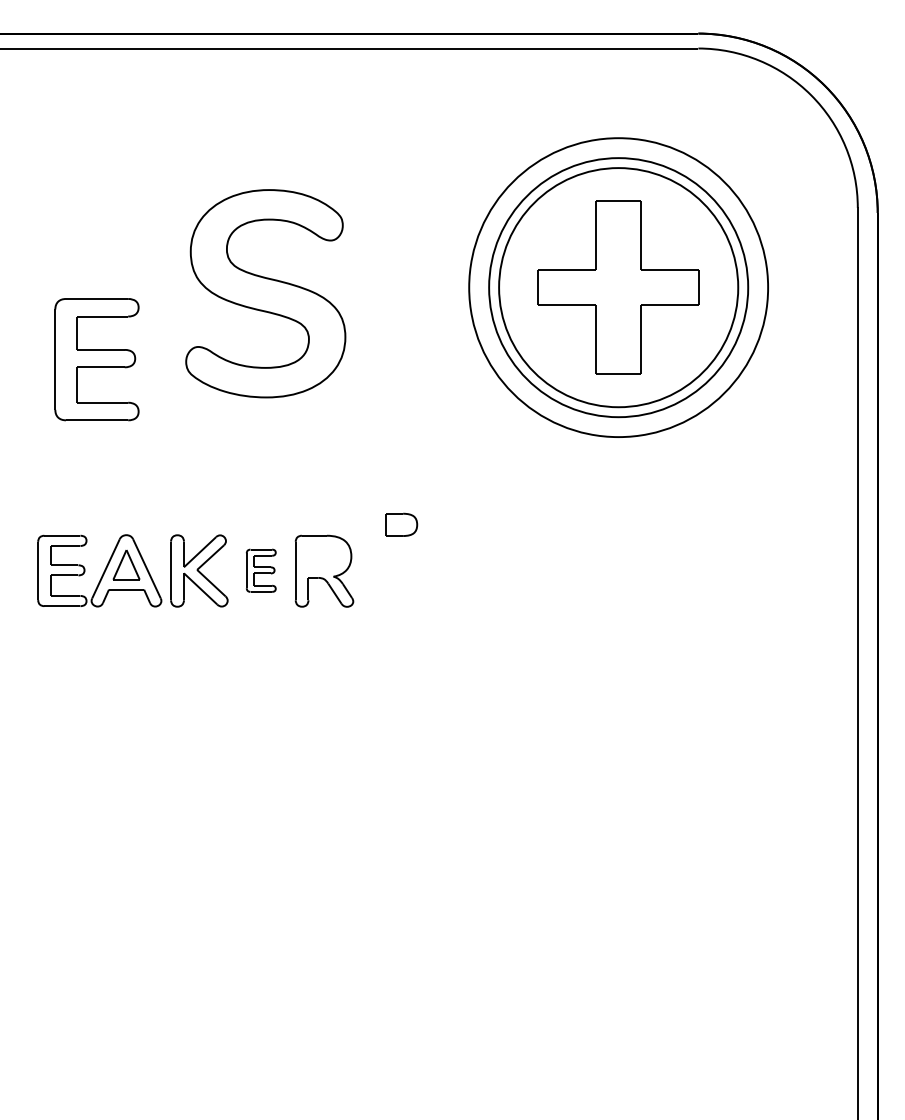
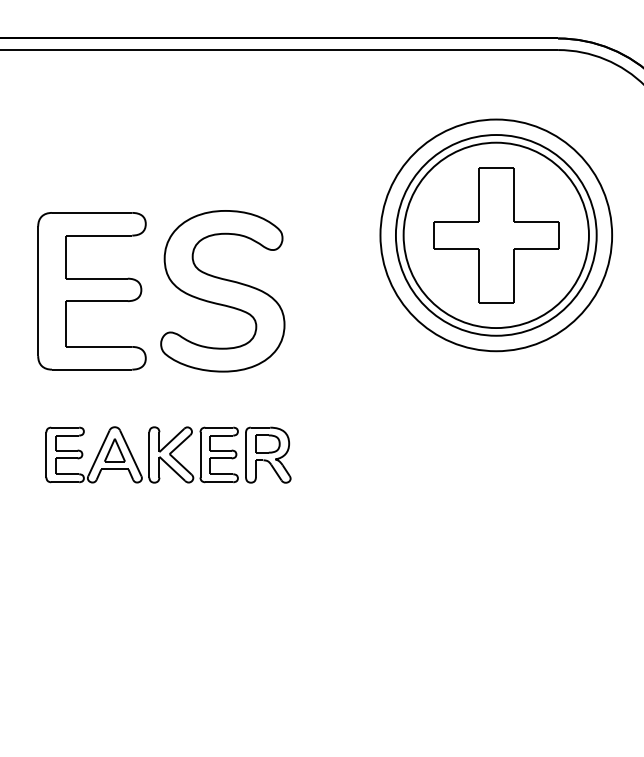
part: (265, 293) -> (222, 291), moved
part: (96, 359) -> (91, 291), size x1.67
part: (401, 524) -> (267, 443), moved
part: (261, 570) -> (219, 454), size x1.67

